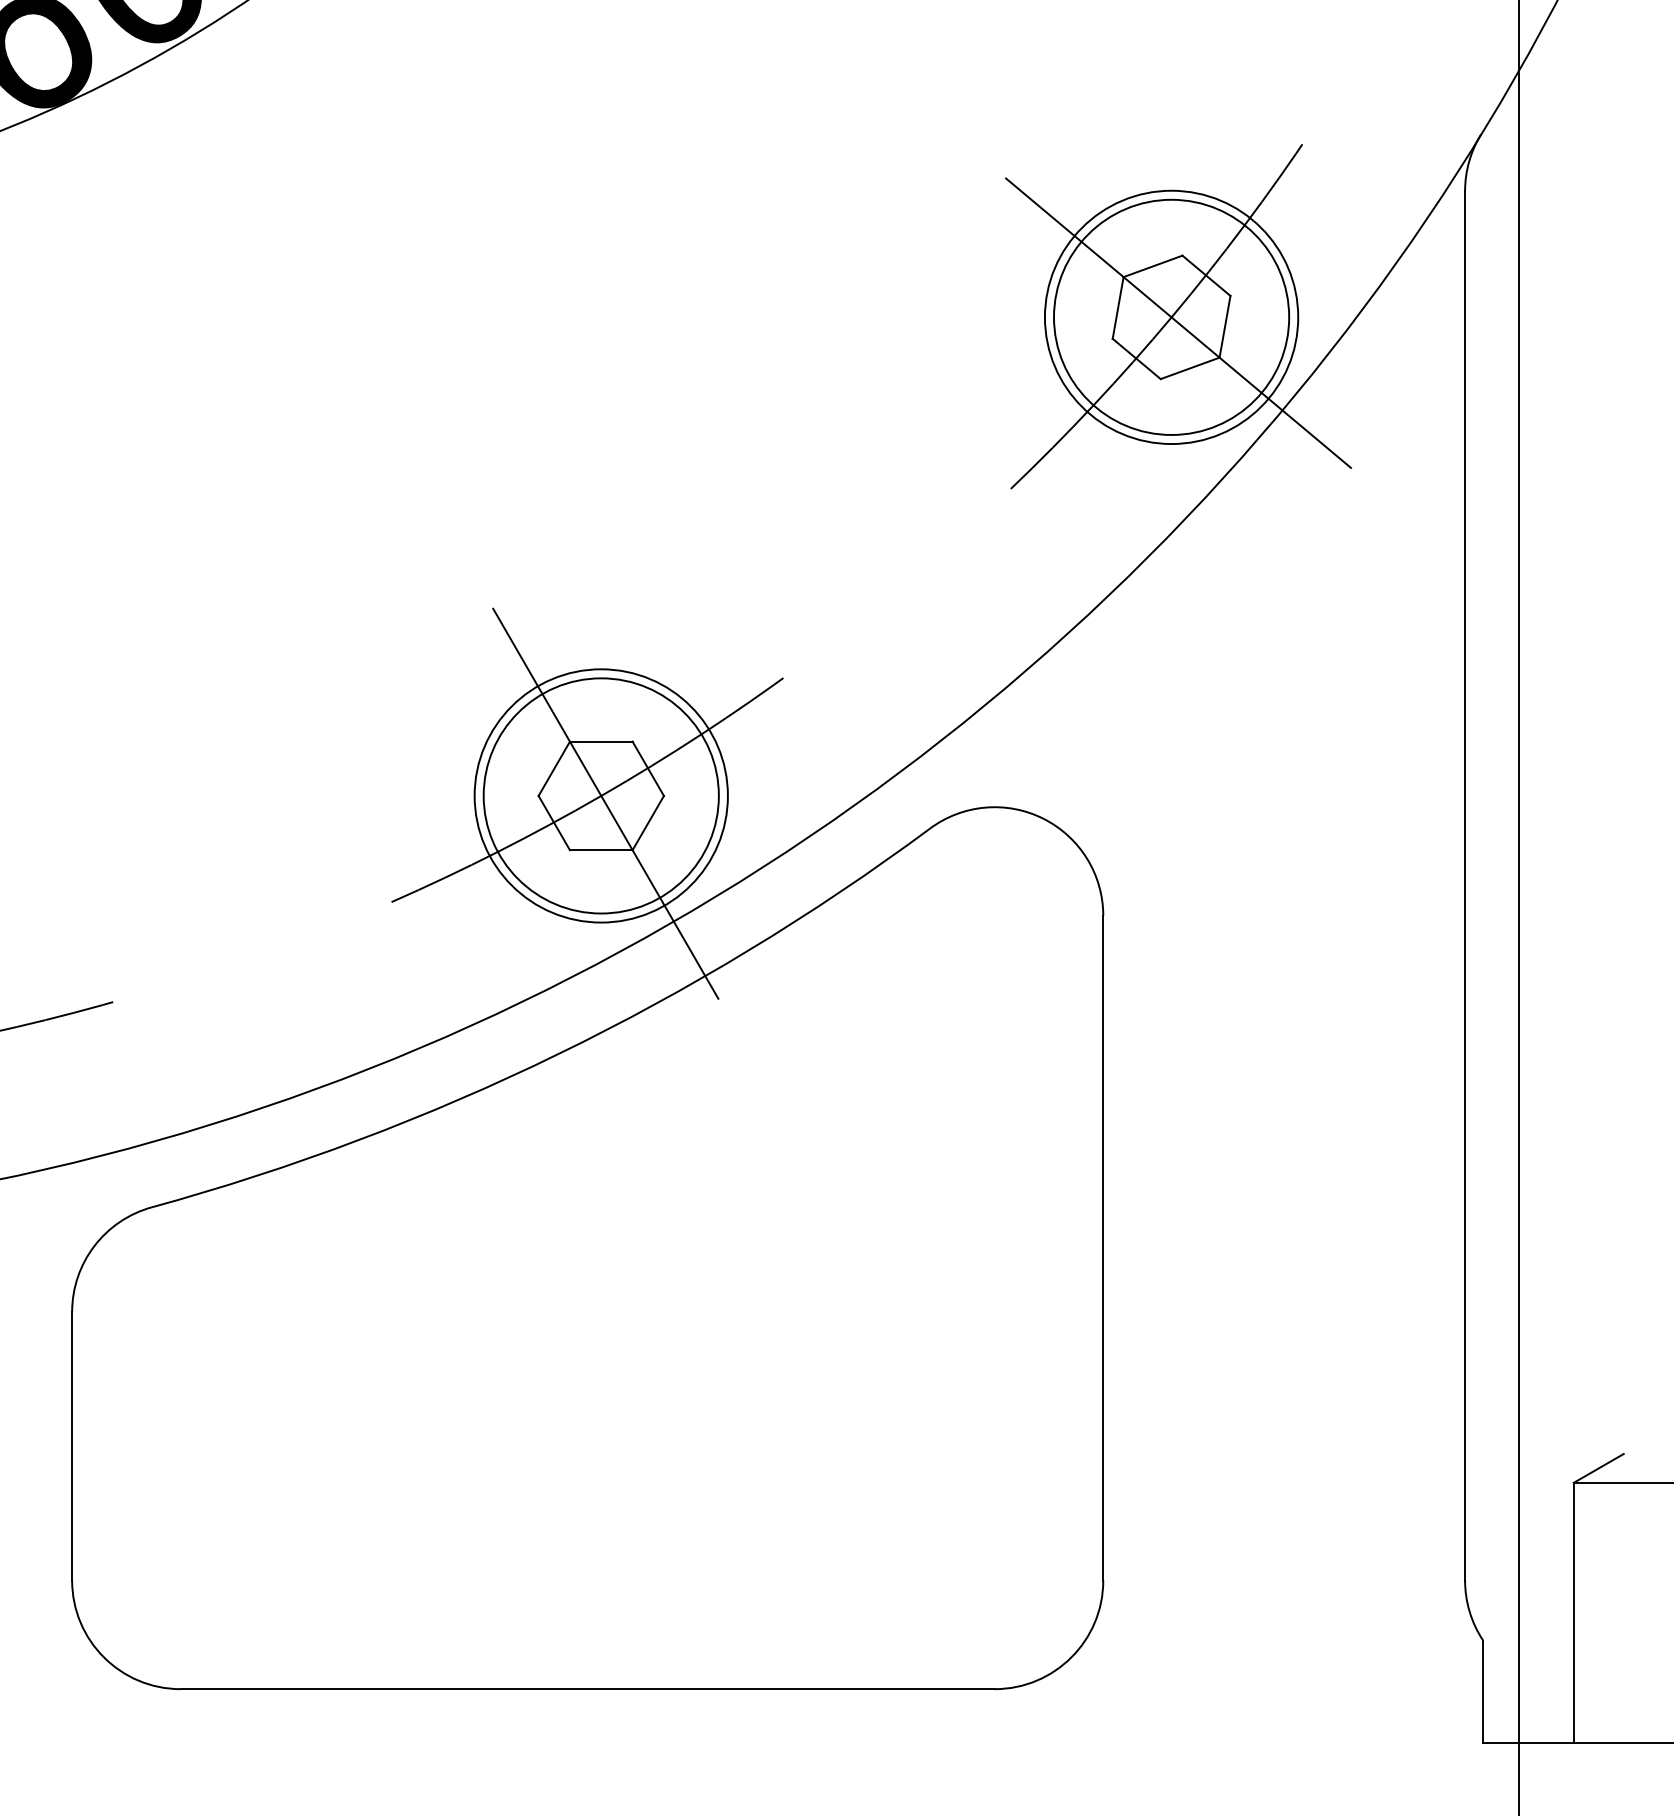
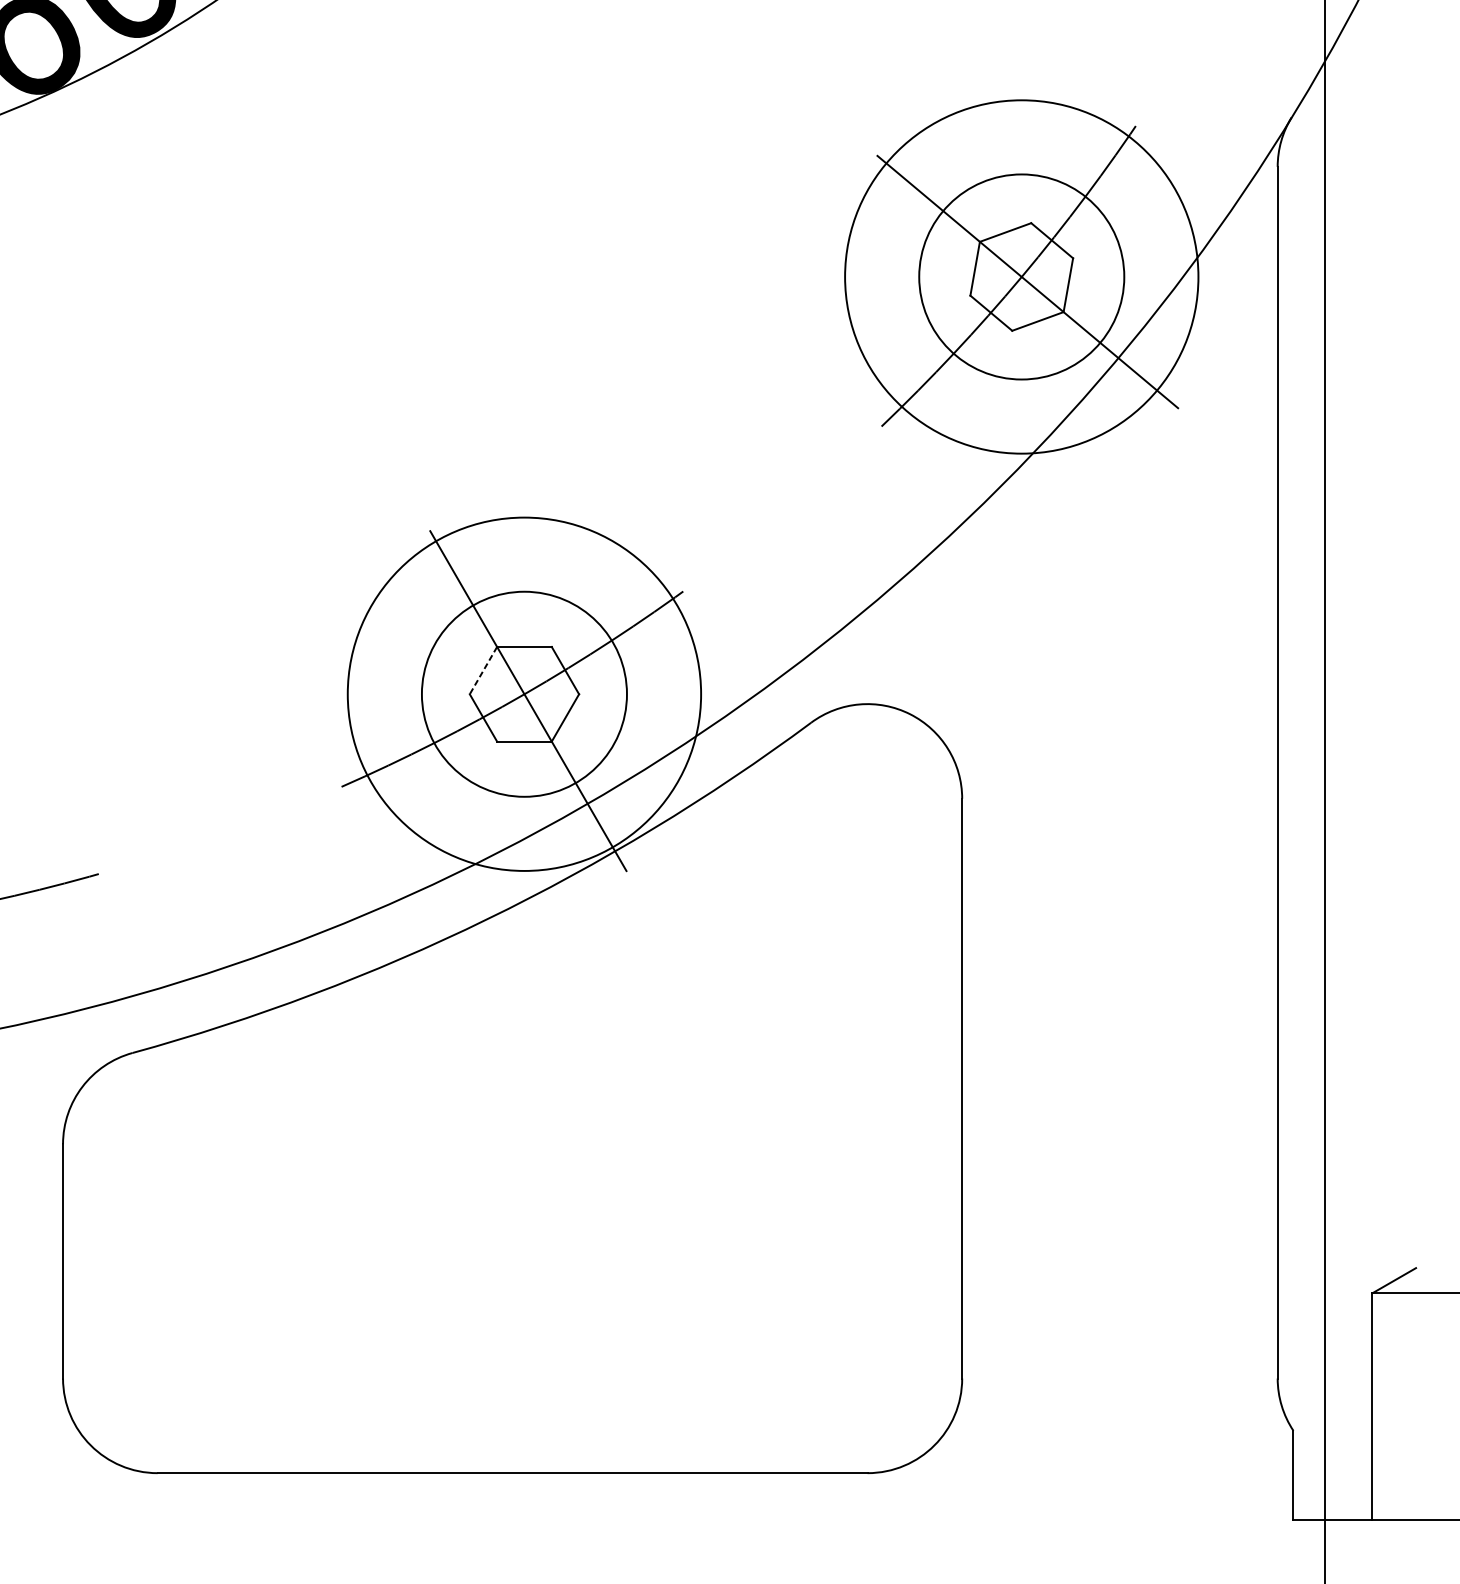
circle: (1171, 317) -> (1021, 277), size x1.6
line: (554, 769) -> (483, 671), solid -> dashed
circle: (600, 795) -> (523, 693), size x1.6

